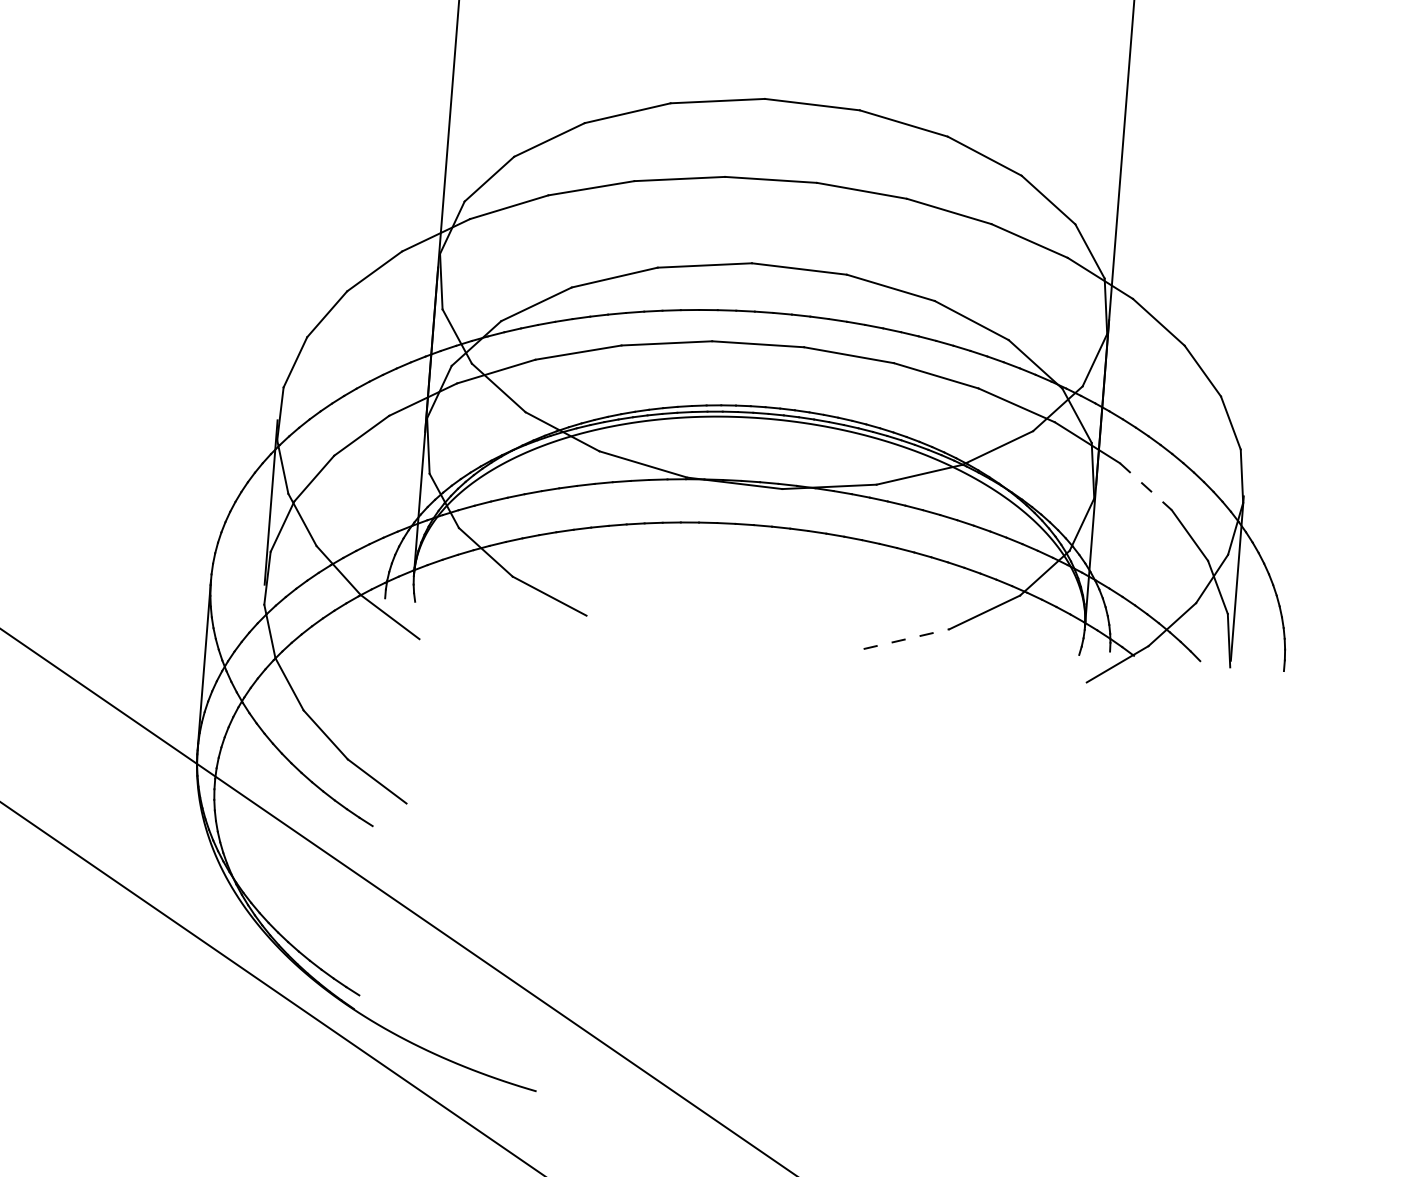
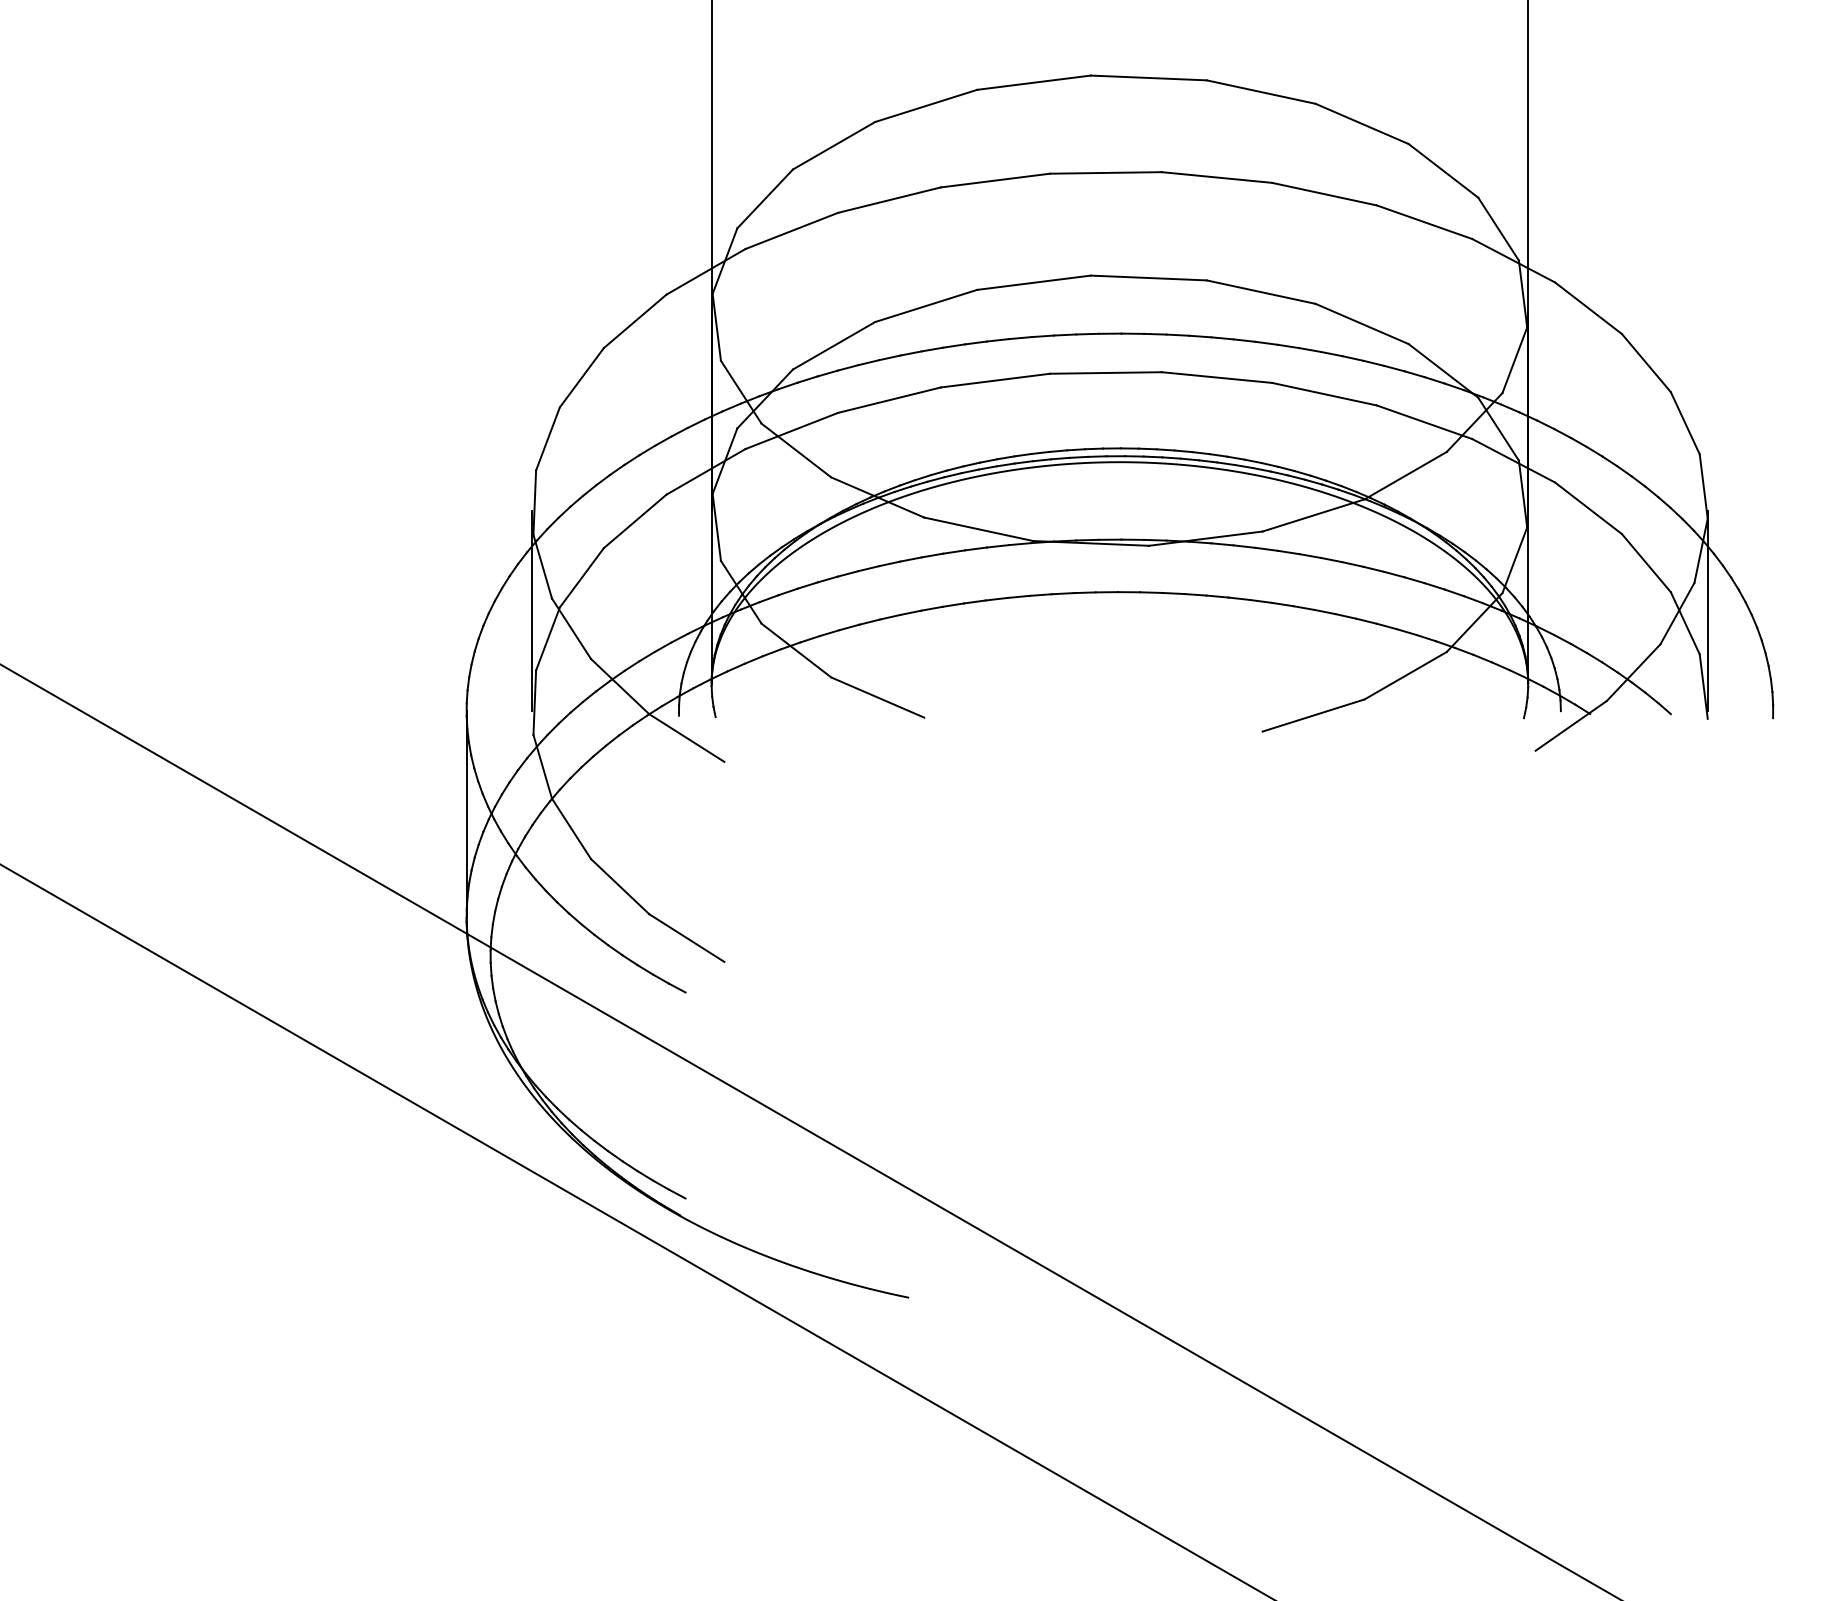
line: (1145, 486) -> (1588, 508), dashed -> solid
line: (907, 639) -> (1314, 715), dashed -> solid

